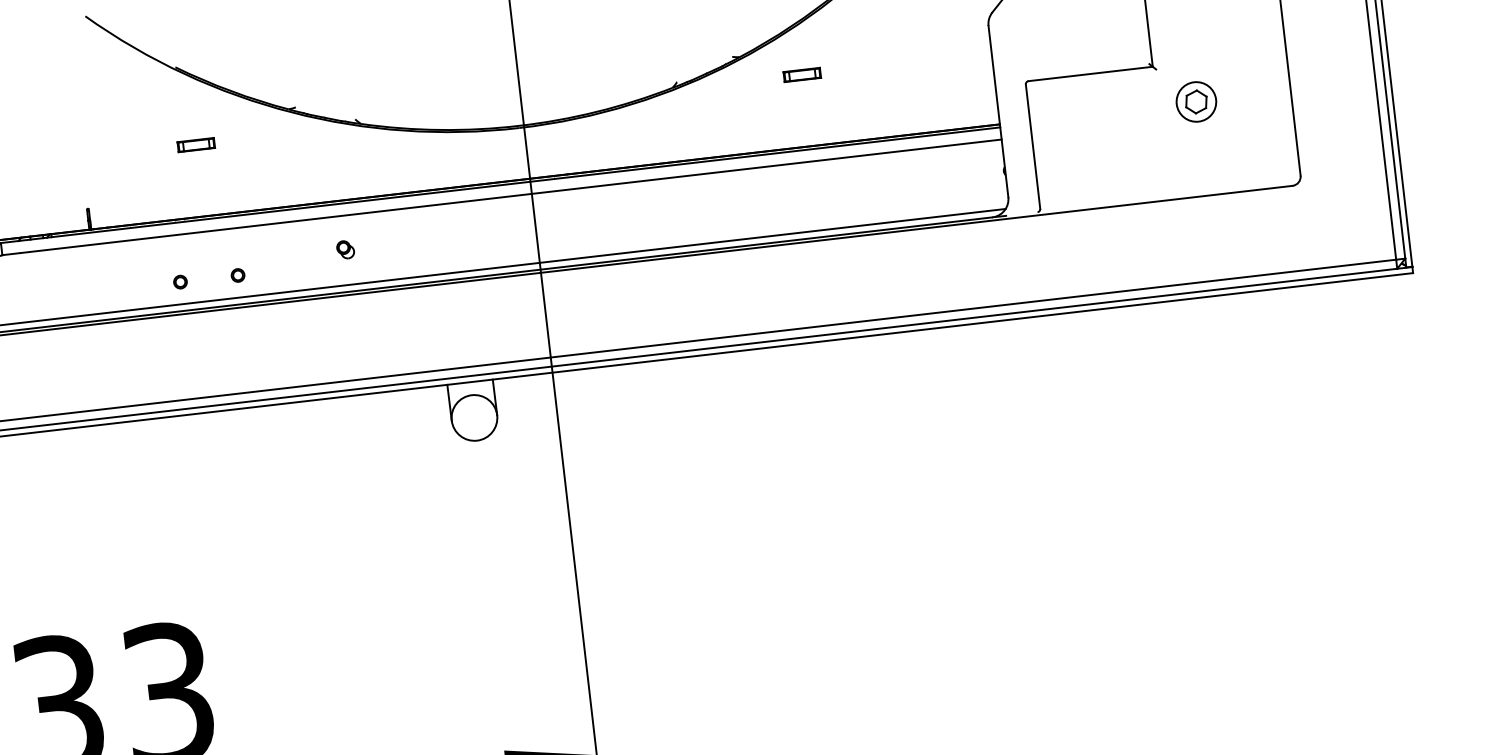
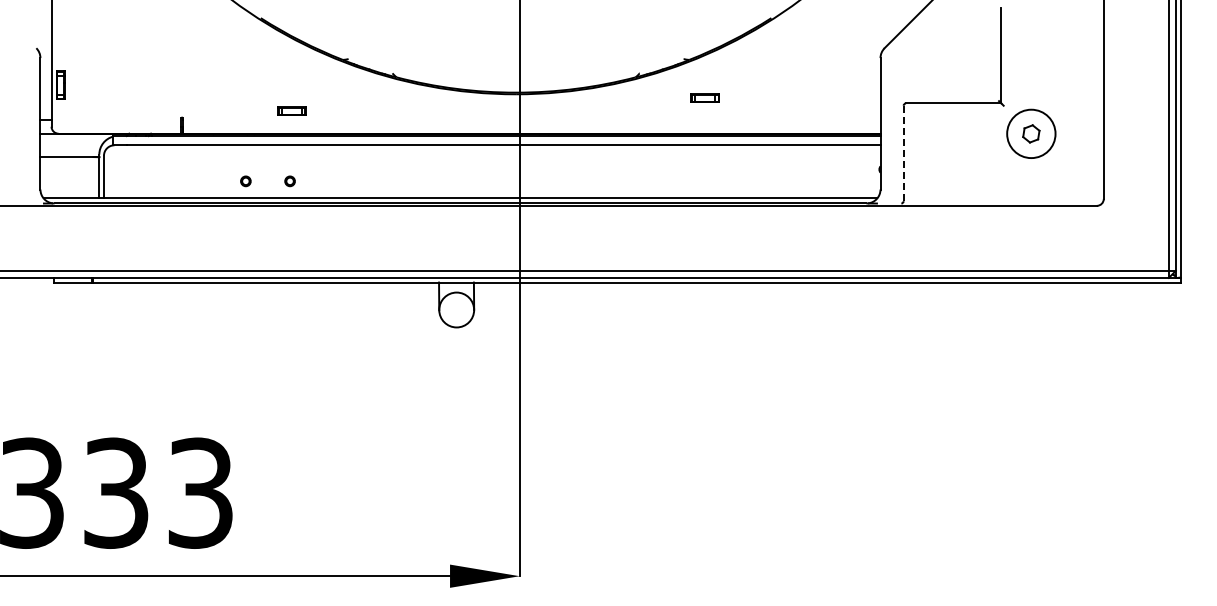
part: (801, 74) -> (704, 97), moved
circle: (1196, 101) -> (1031, 133), size x1.6
part: (195, 144) -> (291, 110), moved
line: (1032, 146) -> (903, 153), solid -> dashed
part: (345, 248) -> (373, 170), removed

